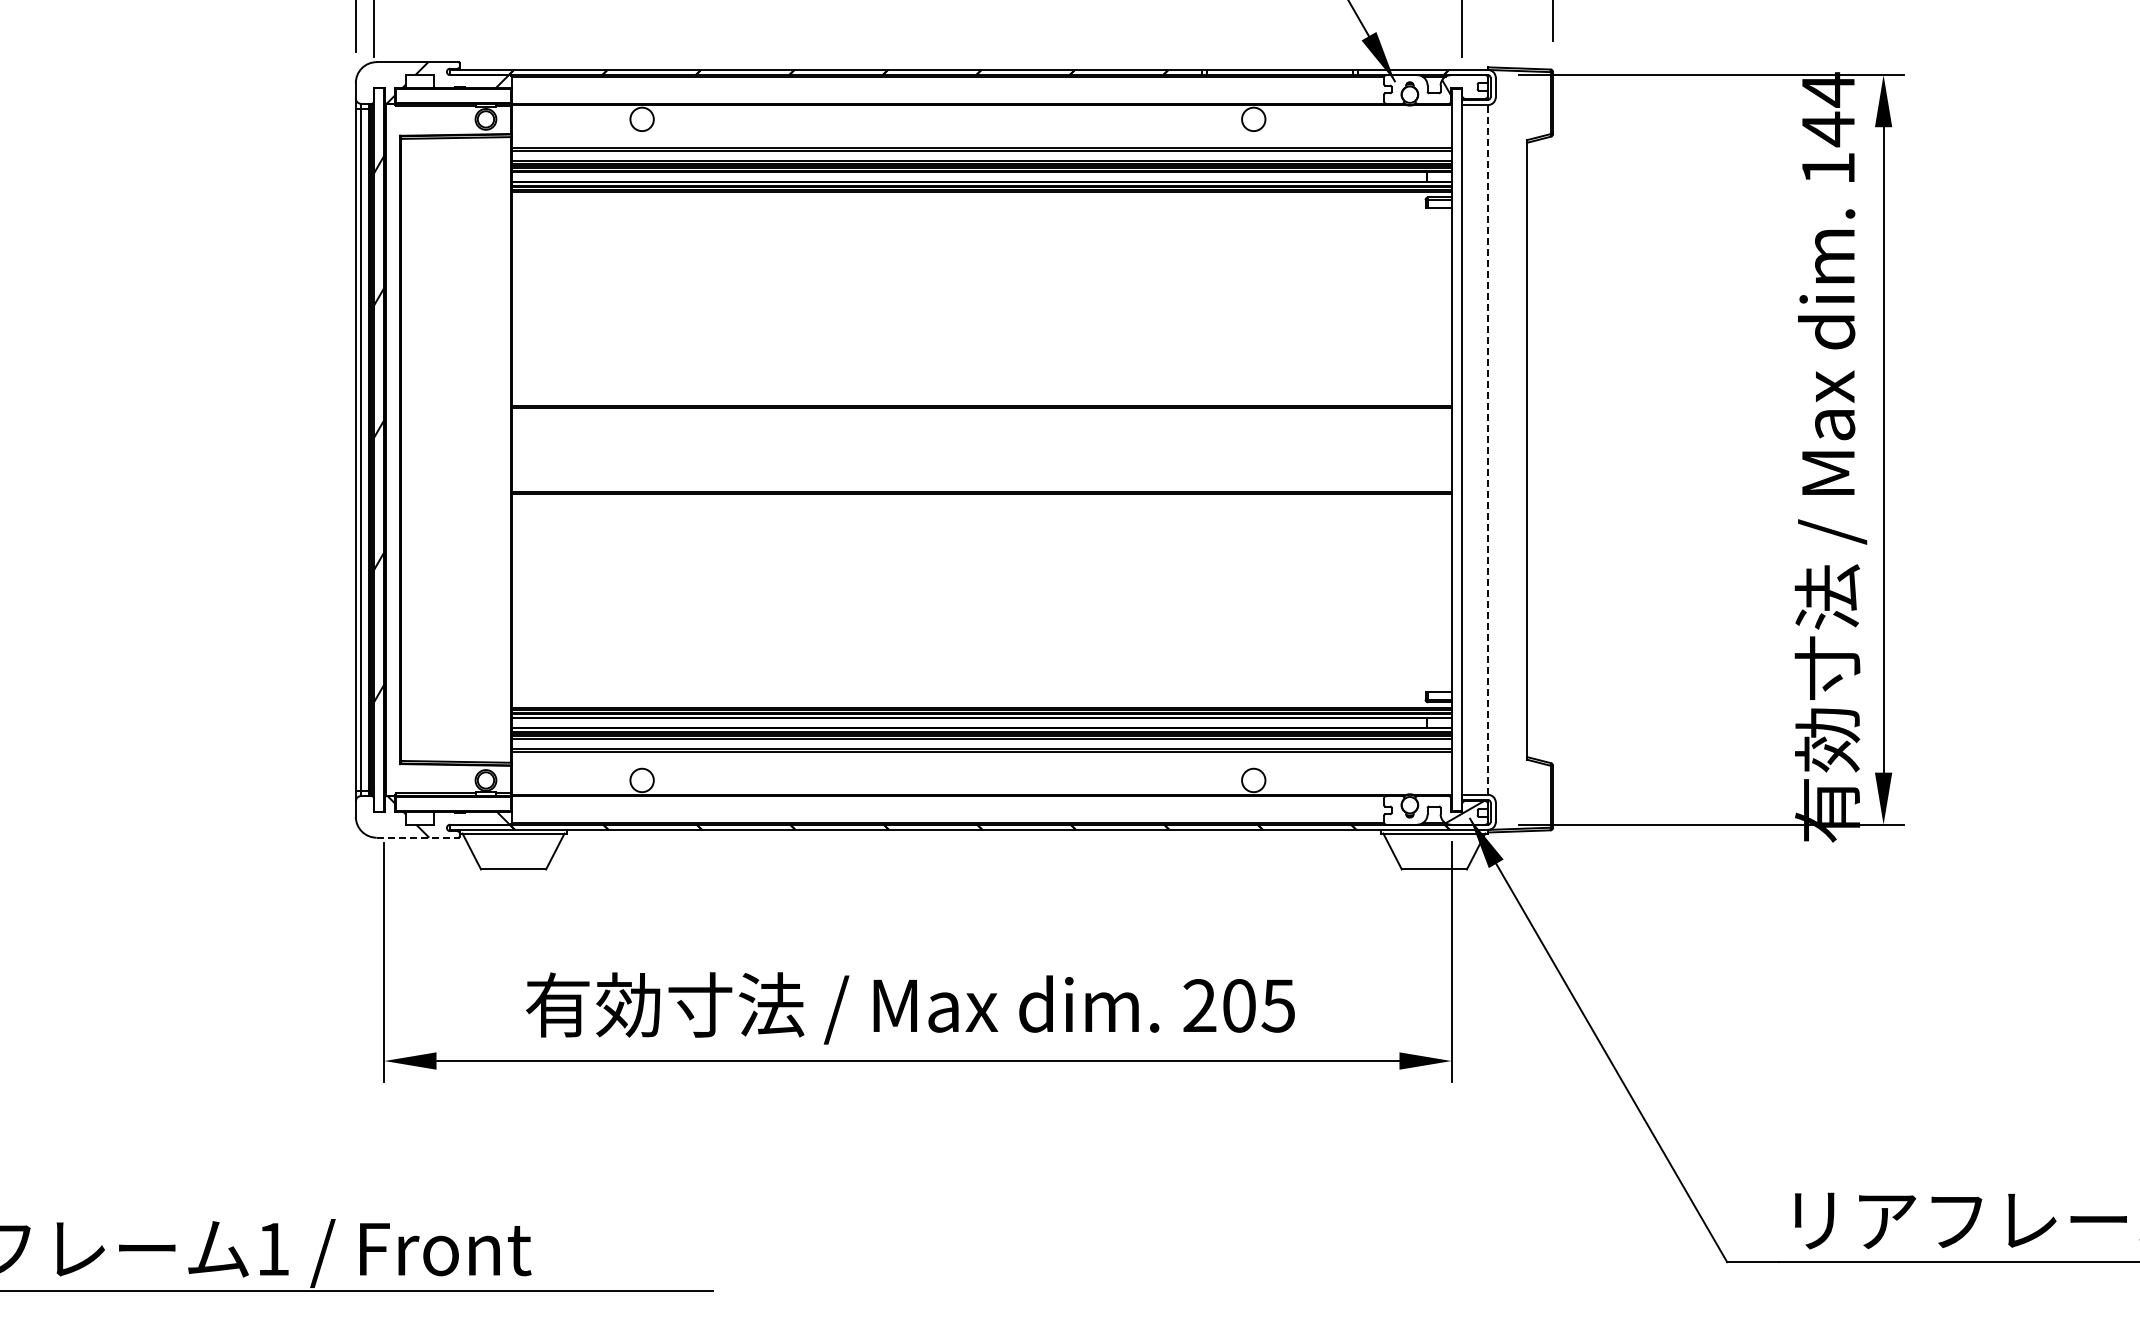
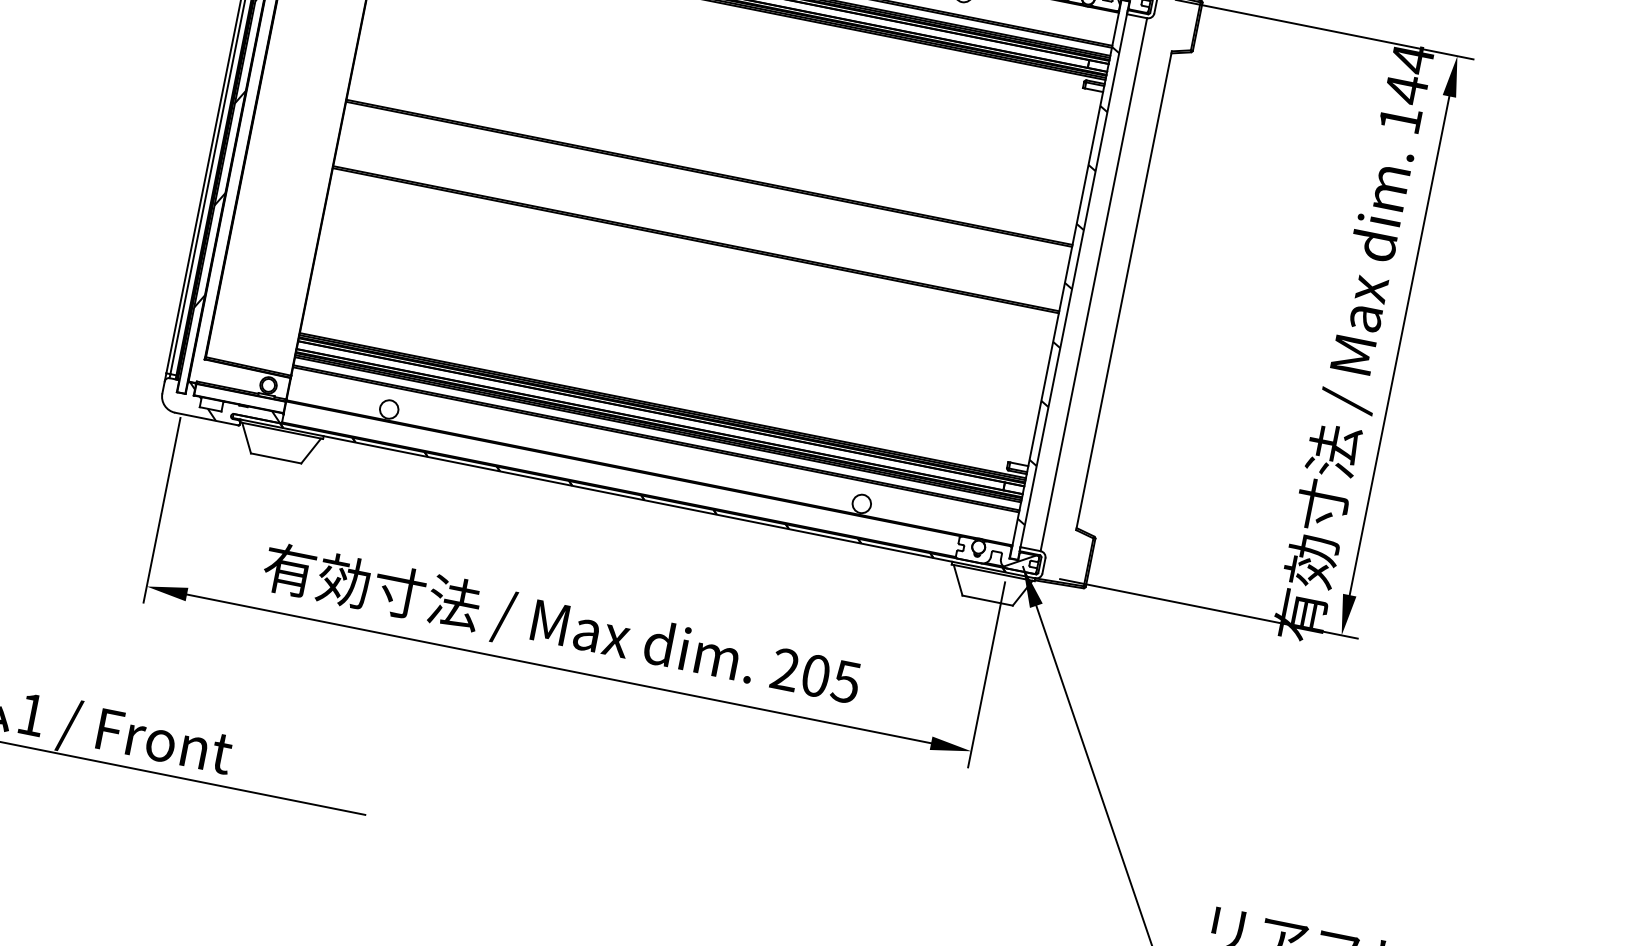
line: (1487, 449) -> (1093, 284), dashed -> solid
hatch: (1456, 457) -> (1068, 285), added
line: (417, 837) -> (206, 418), dashed -> solid

